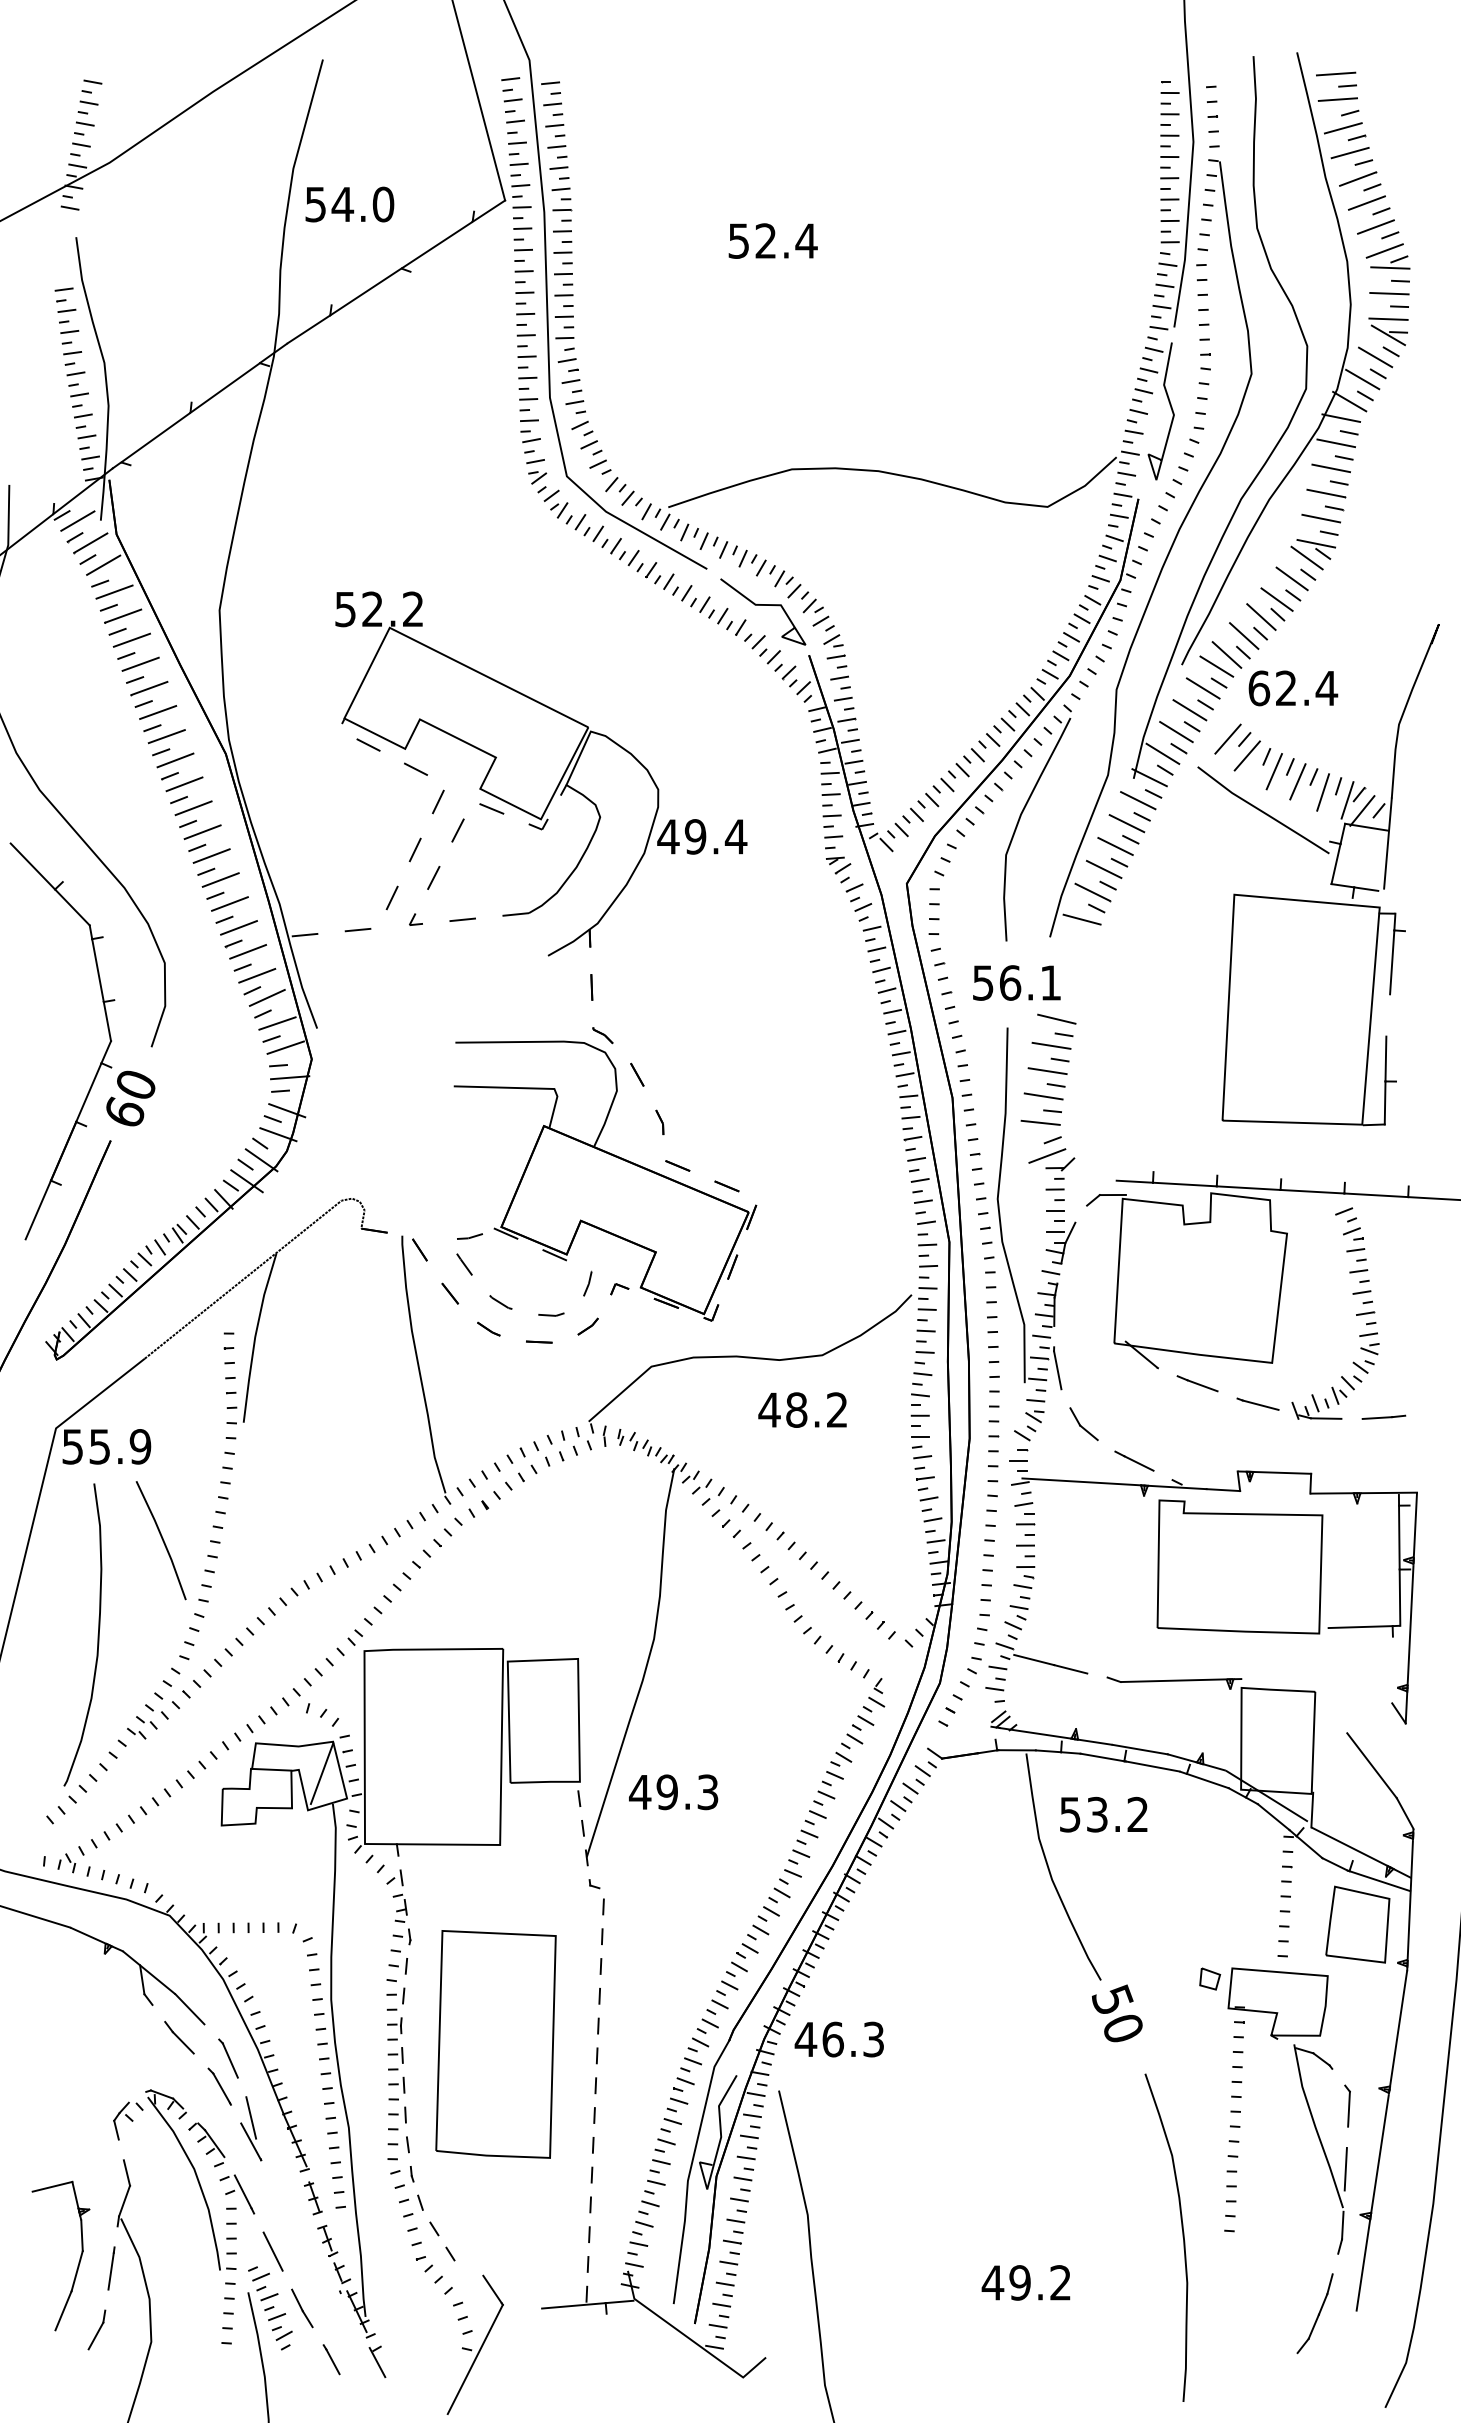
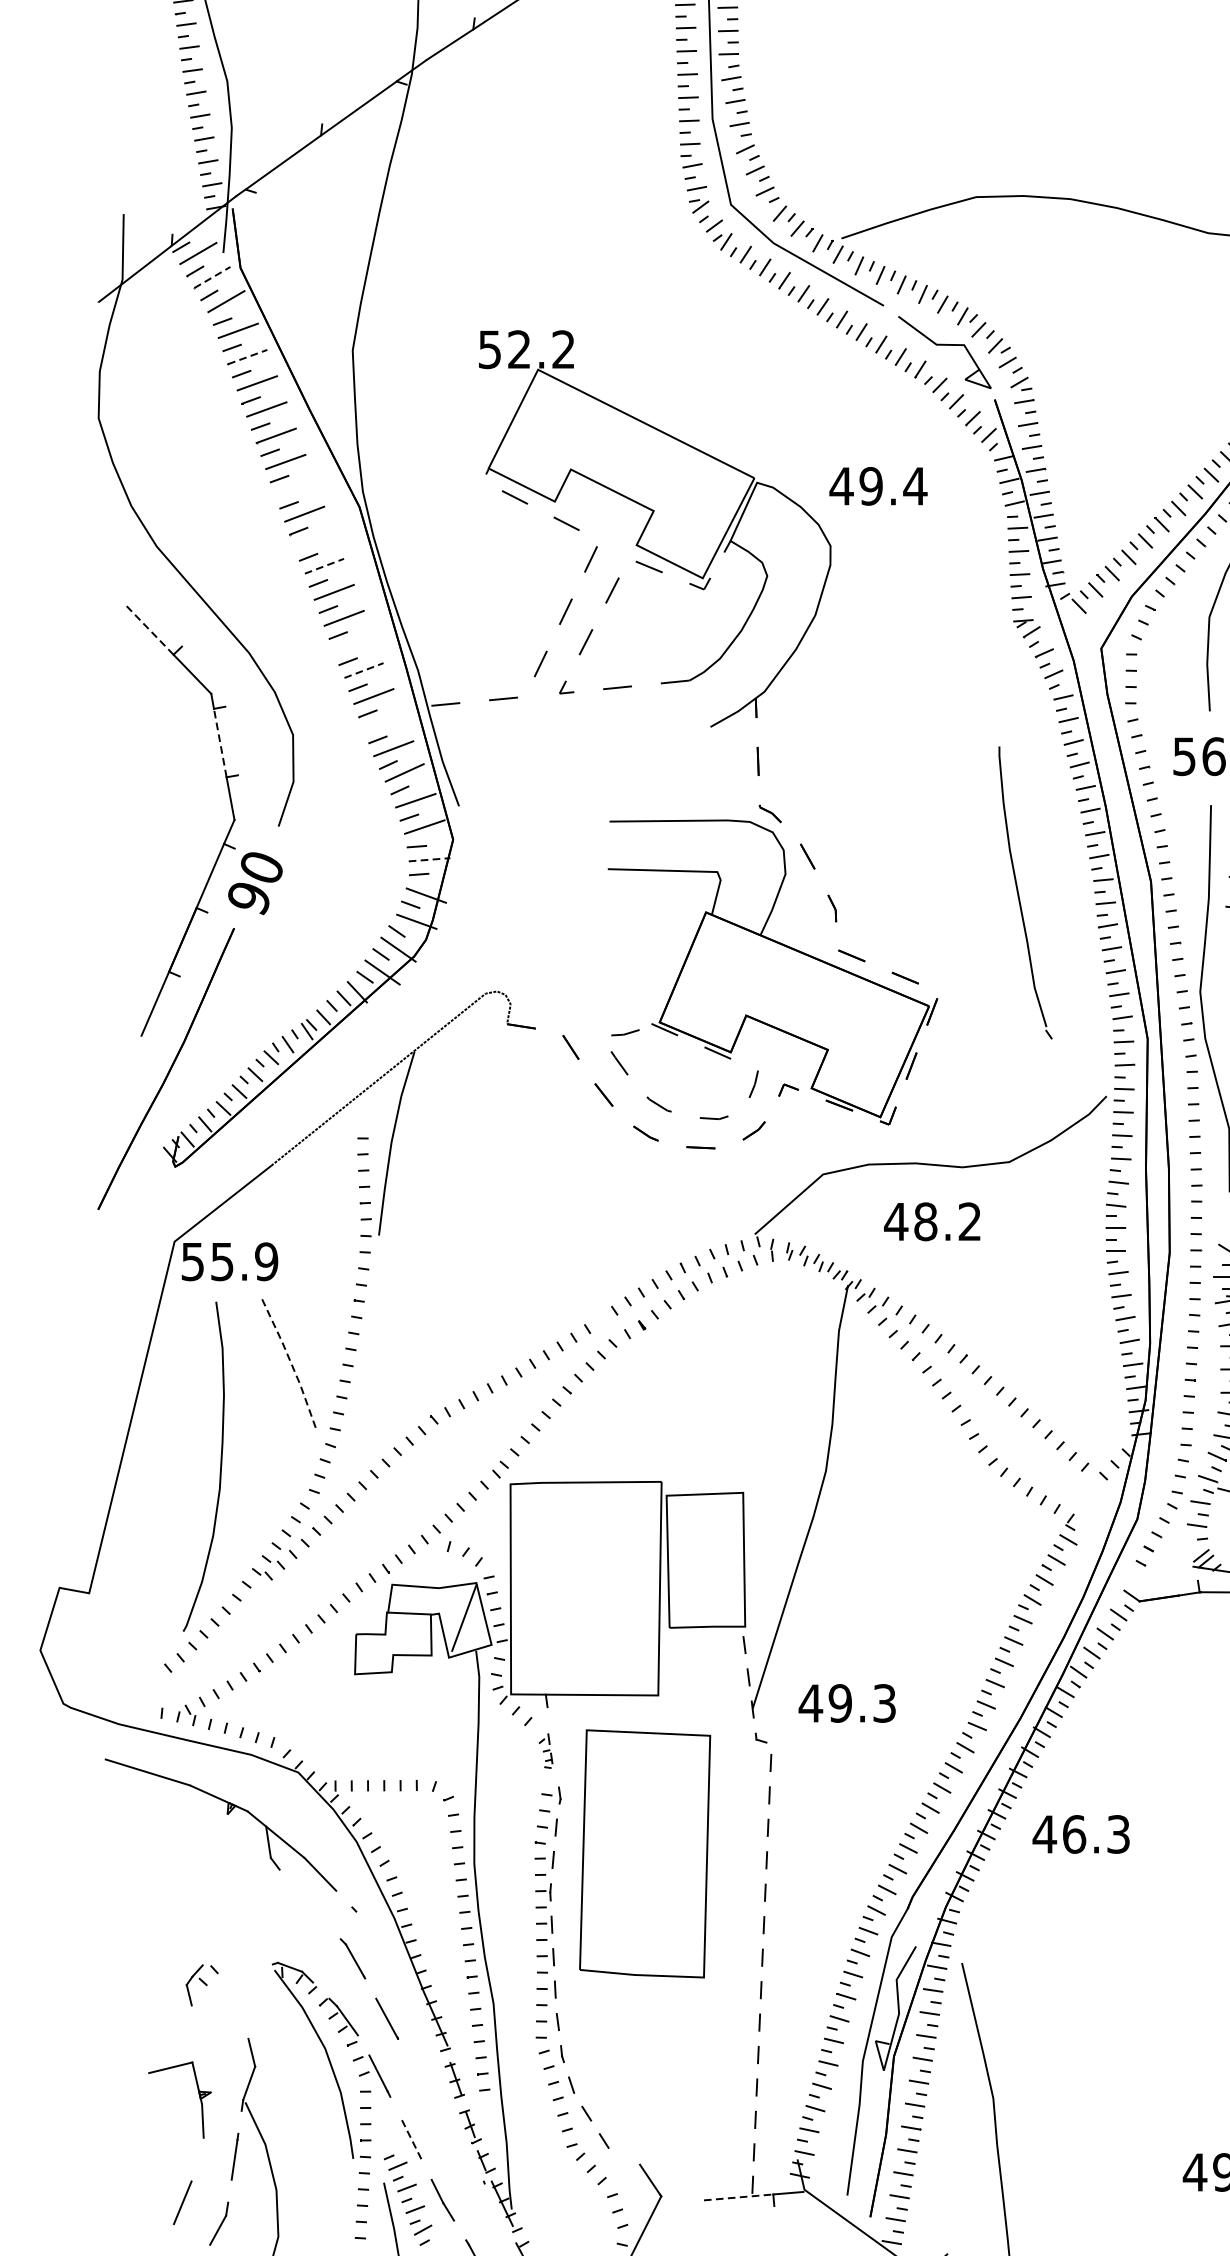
line: (91, 542) -> (213, 276), solid -> dashed
line: (123, 616) -> (248, 357), solid -> dashed
line: (166, 736) -> (294, 488), removed
line: (184, 784) -> (314, 540), removed
line: (194, 808) -> (325, 566), solid -> dashed
text: (702, 836) -> (878, 485), moved
line: (32, 866) -> (148, 629), solid -> dashed
line: (220, 879) -> (353, 643), removed
line: (230, 903) -> (364, 670), solid -> dashed
line: (248, 951) -> (384, 722), removed
line: (98, 970) -> (220, 742), solid -> dashed
line: (290, 1077) -> (429, 859), solid -> dashed
text: (124, 1112) -> (249, 897), 60 -> 90
part: (426, 1369) -> (1025, 892), moved
text: (802, 1409) -> (932, 1221), moved
line: (162, 1539) -> (290, 1362), solid -> dashed
text: (673, 1792) -> (847, 1703), moved
part: (396, 1895) -> (545, 1750), size x0.6
part: (179, 2037) -> (309, 1905), removed
text: (838, 2039) -> (1080, 1834), moved
part: (495, 2044) -> (644, 1853), moved
line: (229, 2060) -> (363, 1930), removed
line: (251, 2117) -> (387, 1992), removed
part: (128, 2120) -> (202, 1984), moved
line: (272, 2251) -> (410, 2138), solid -> dashed
line: (76, 2271) -> (196, 2160), removed
line: (573, 2305) -> (738, 2197), solid -> dashed

